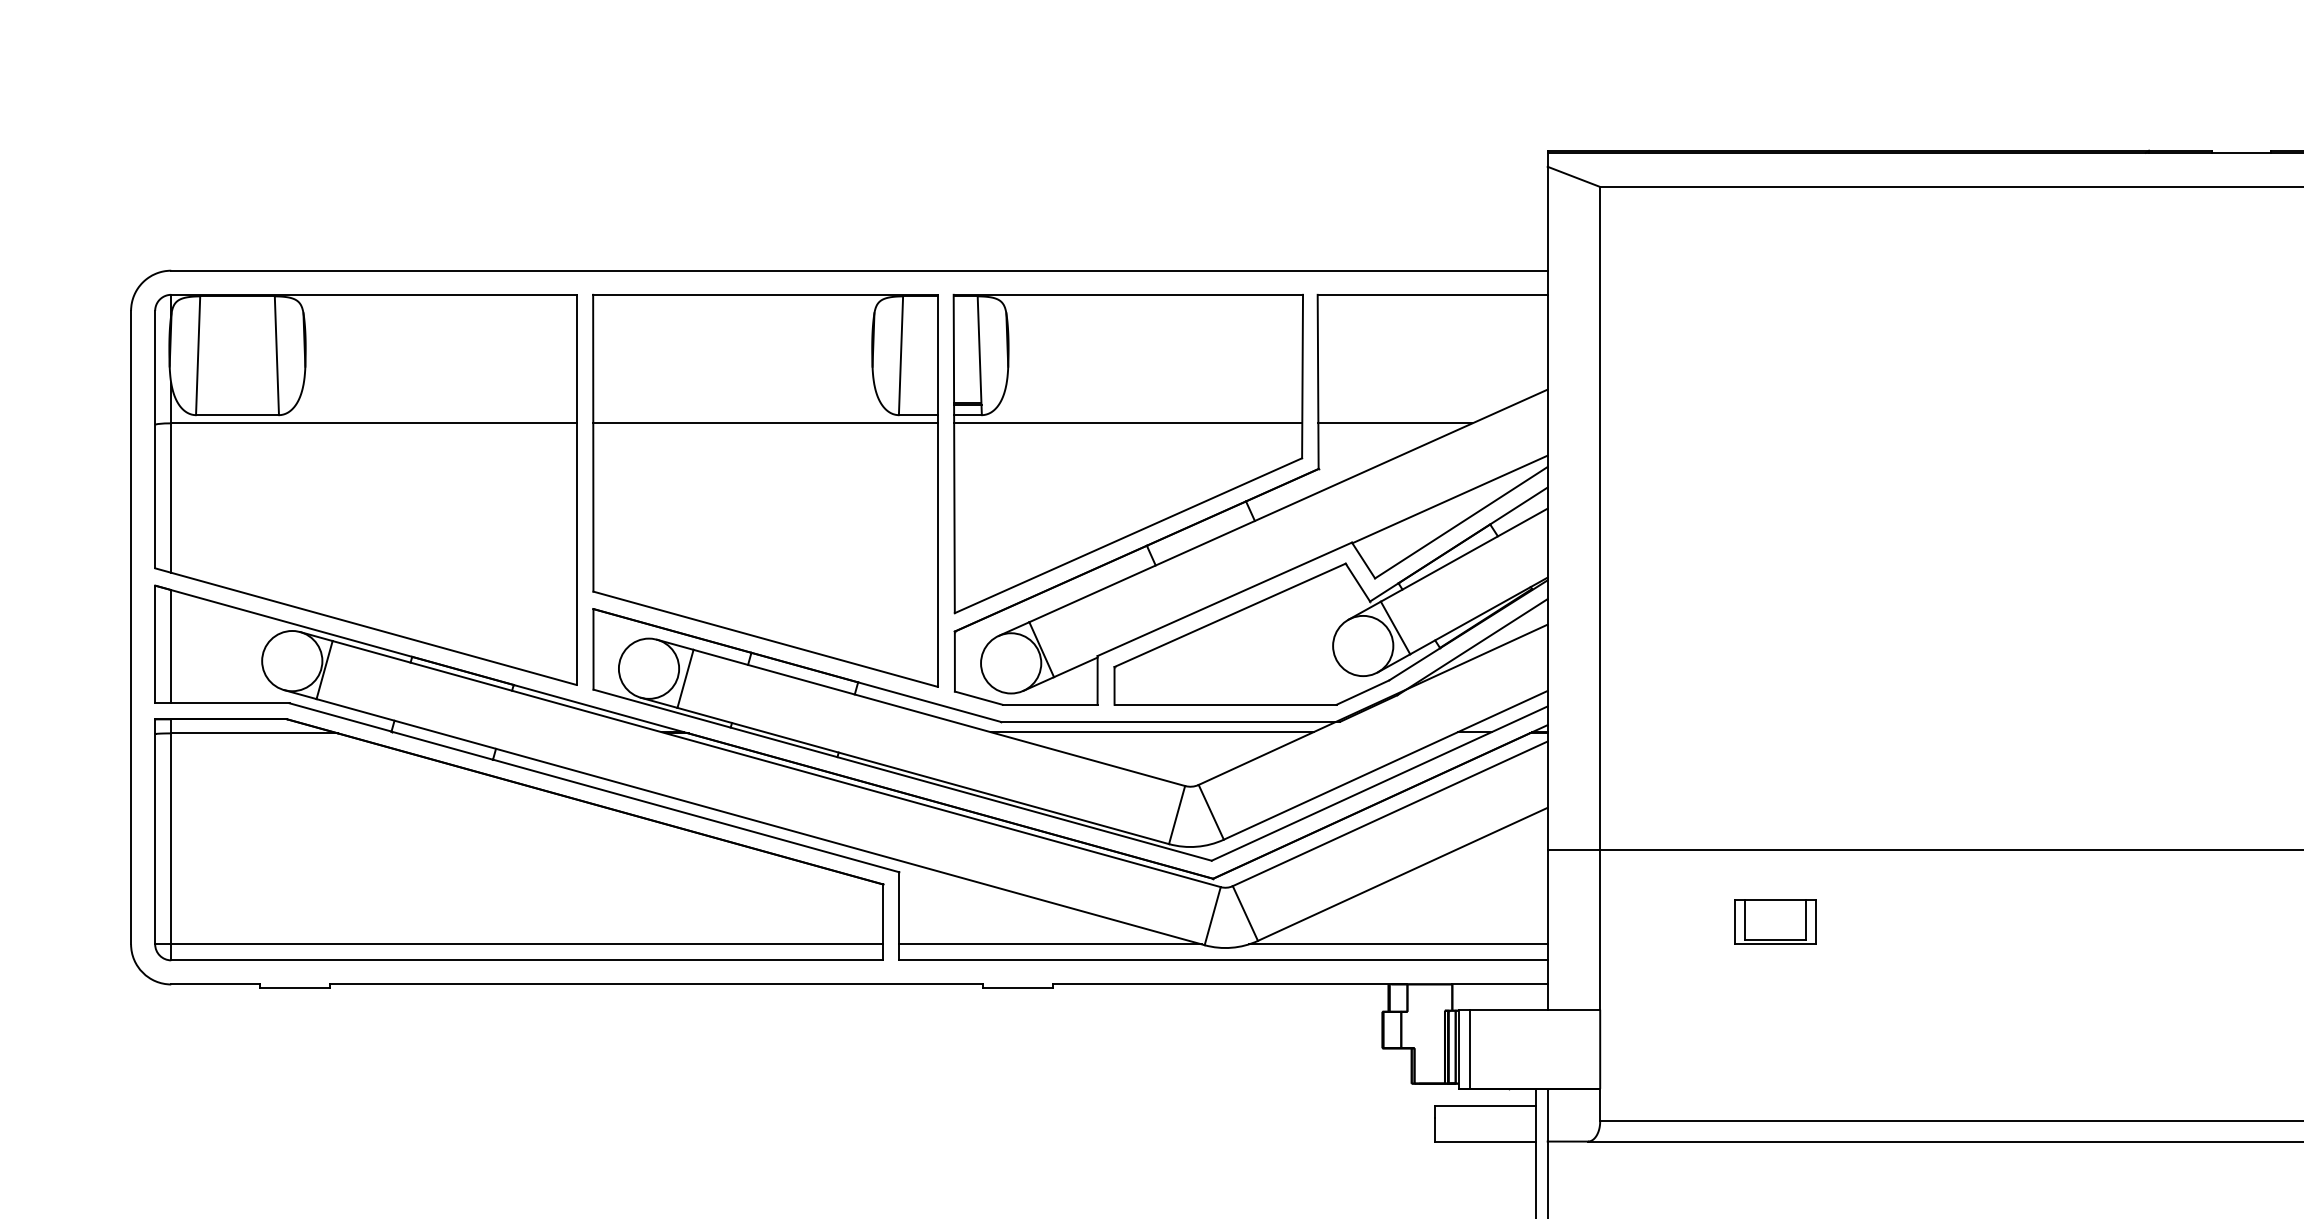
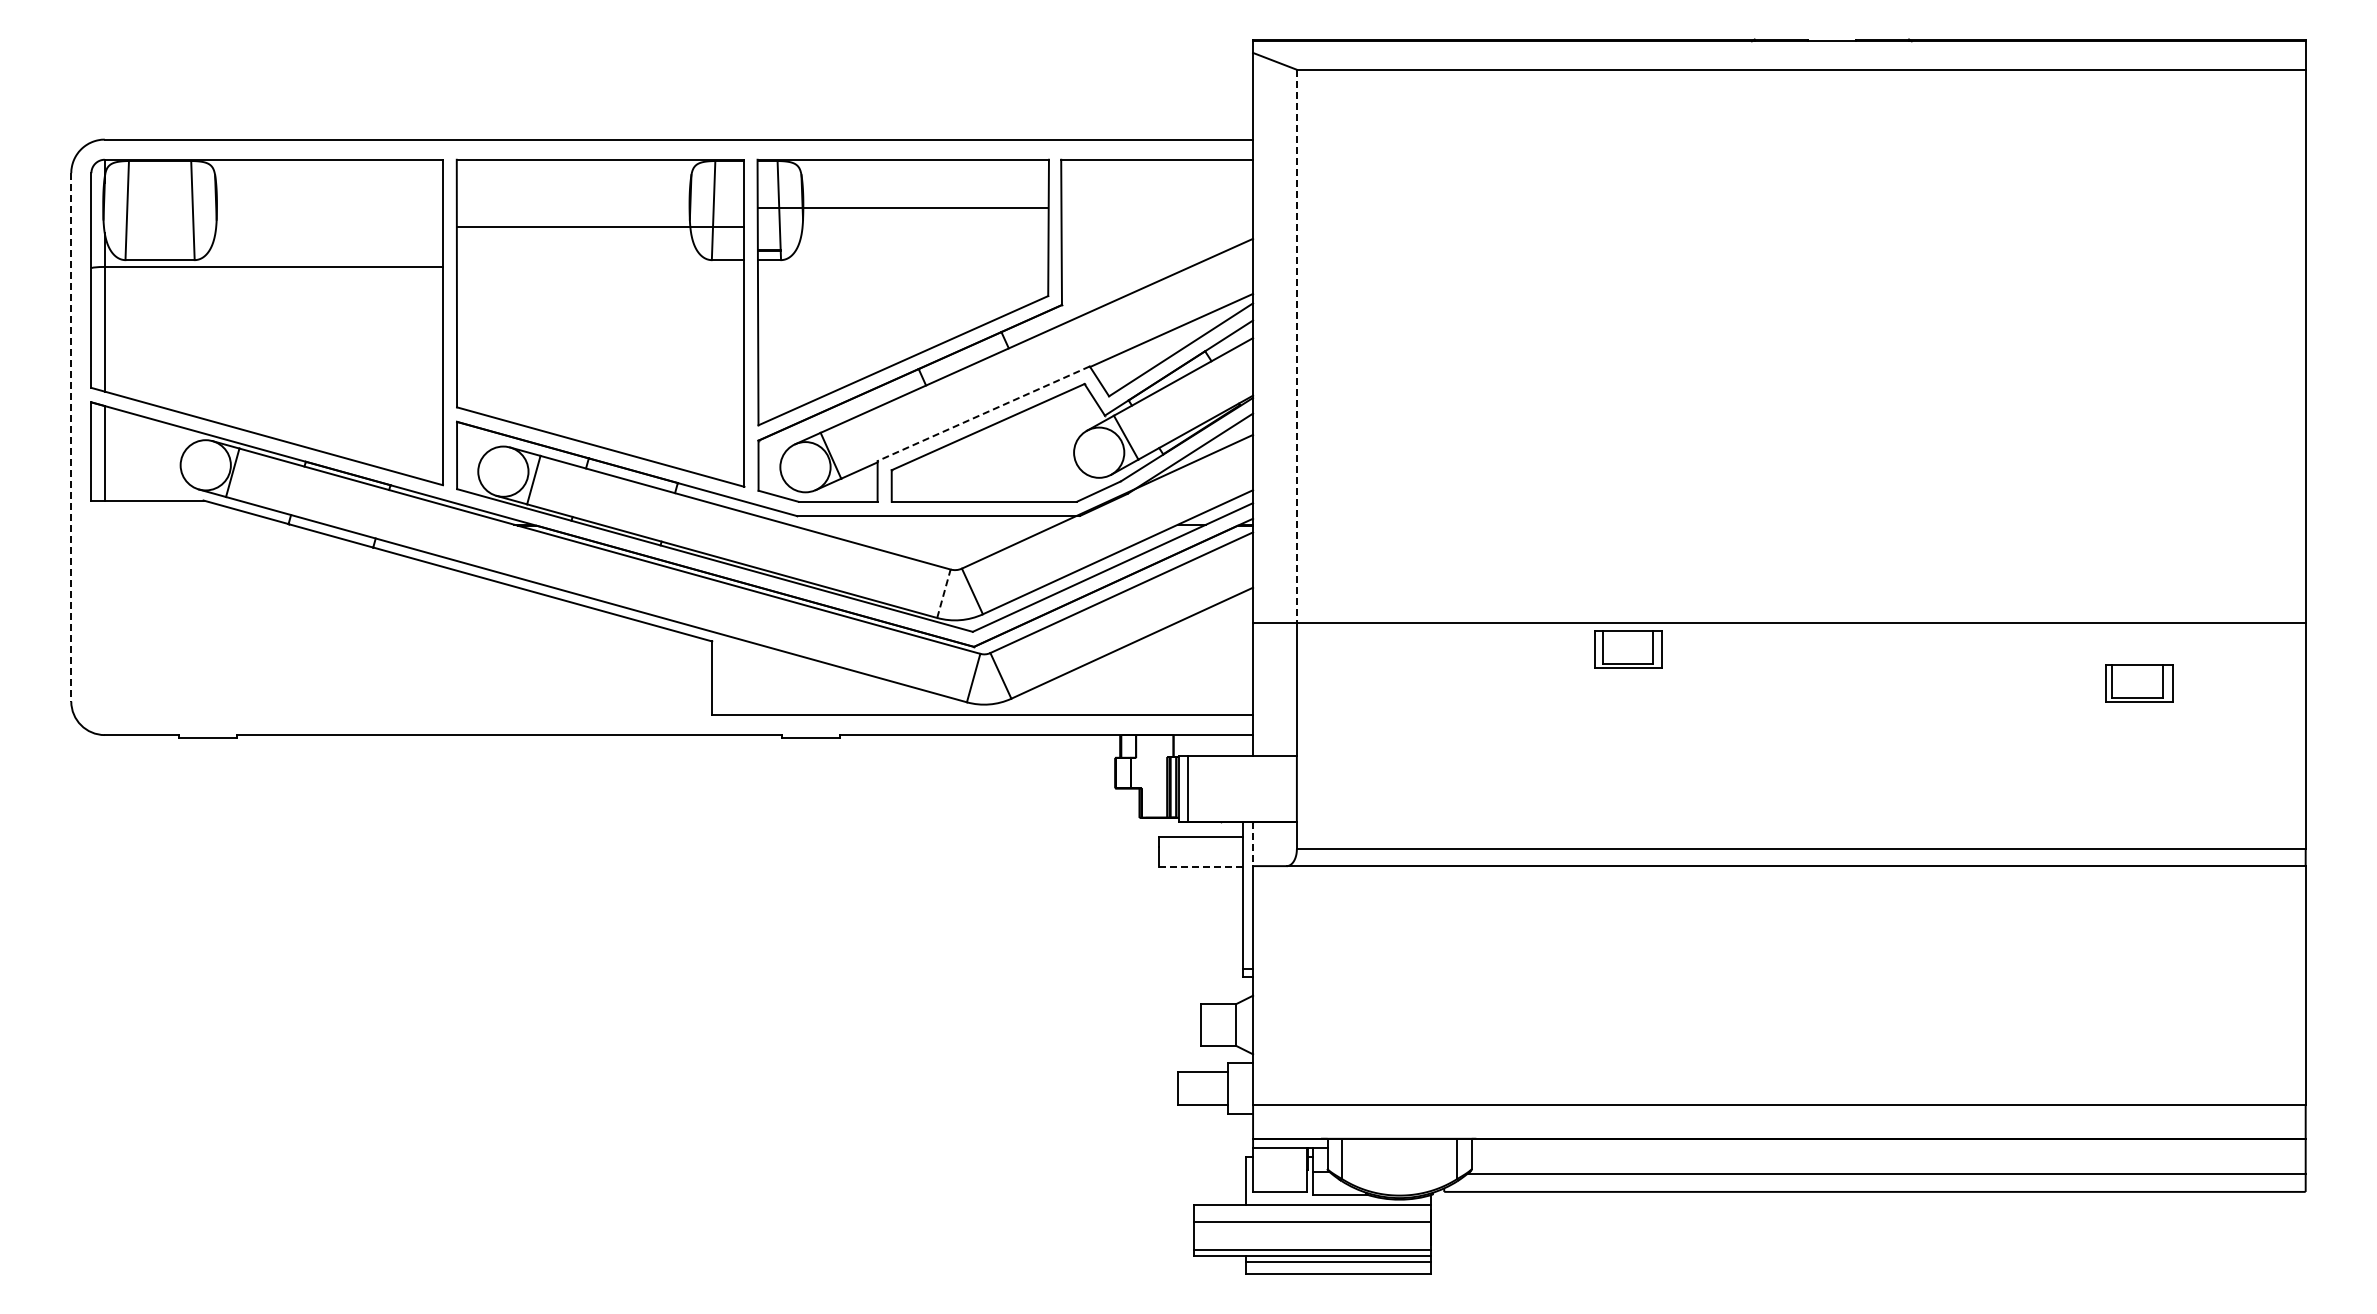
line: (765, 422) -> (600, 226), moved
line: (1127, 422) -> (902, 207), moved
line: (1394, 422) -> (1125, 266), removed
line: (1599, 518) -> (1296, 346), solid -> dashed
line: (1224, 598) -> (983, 413), solid -> dashed
line: (131, 627) -> (71, 437), solid -> dashed
line: (1151, 732) -> (922, 524), removed
line: (1177, 814) -> (944, 593), solid -> dashed
part: (519, 838) -> (395, 613), removed
part: (1775, 922) -> (1628, 649), moved
line: (1050, 944) -> (838, 701), removed
line: (1398, 944) -> (1128, 701), removed
line: (1548, 1115) -> (1253, 844), solid -> dashed
line: (1485, 1142) -> (1201, 866), solid -> dashed

